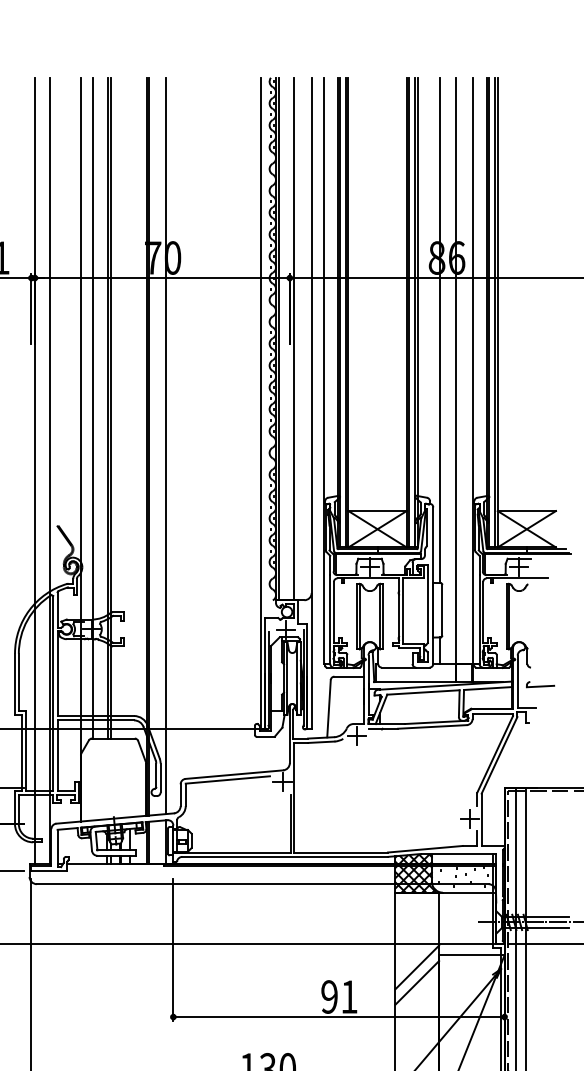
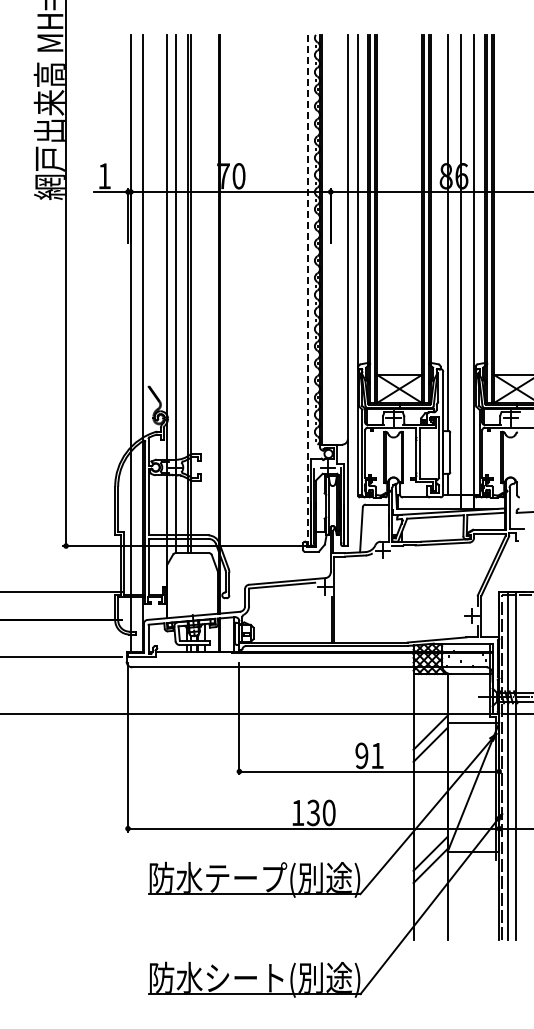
line: (294, 338) -> (334, 239), removed
line: (260, 403) -> (307, 290), solid -> dashed
line: (165, 445) -> (233, 323), removed

